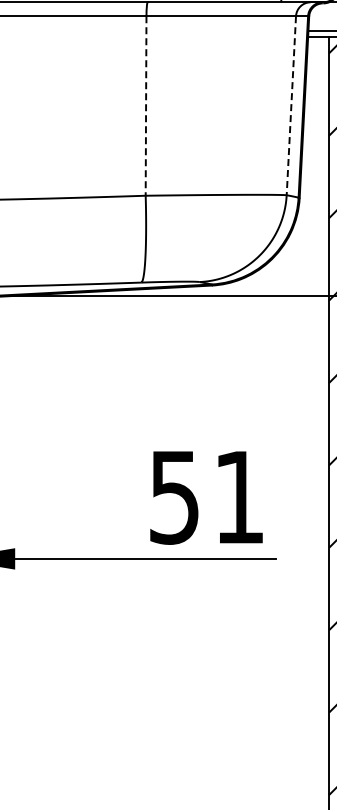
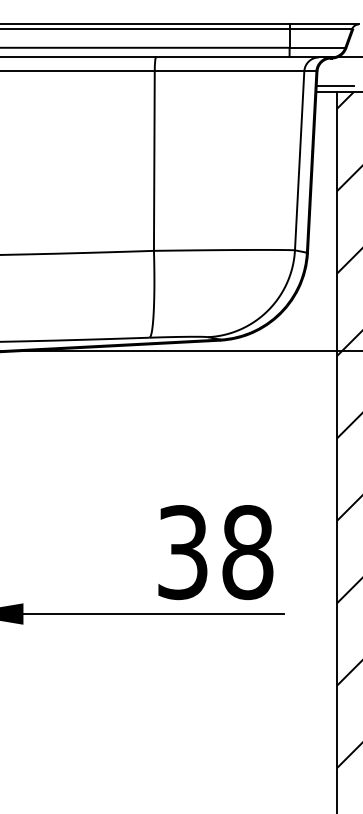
line: (291, 105) -> (299, 160), dashed -> solid
line: (146, 106) -> (154, 161), dashed -> solid
text: (207, 497) -> (215, 552), 51 -> 38

